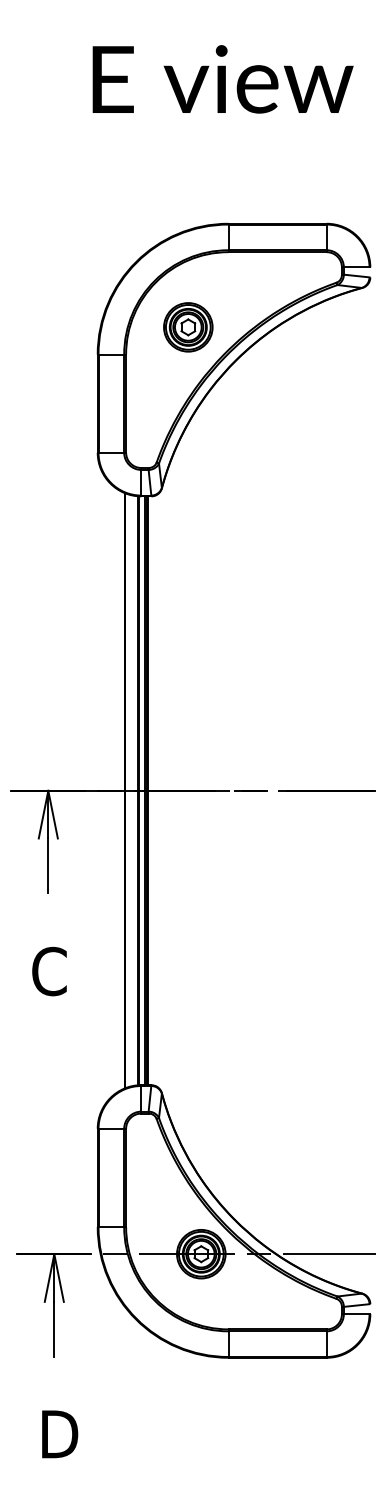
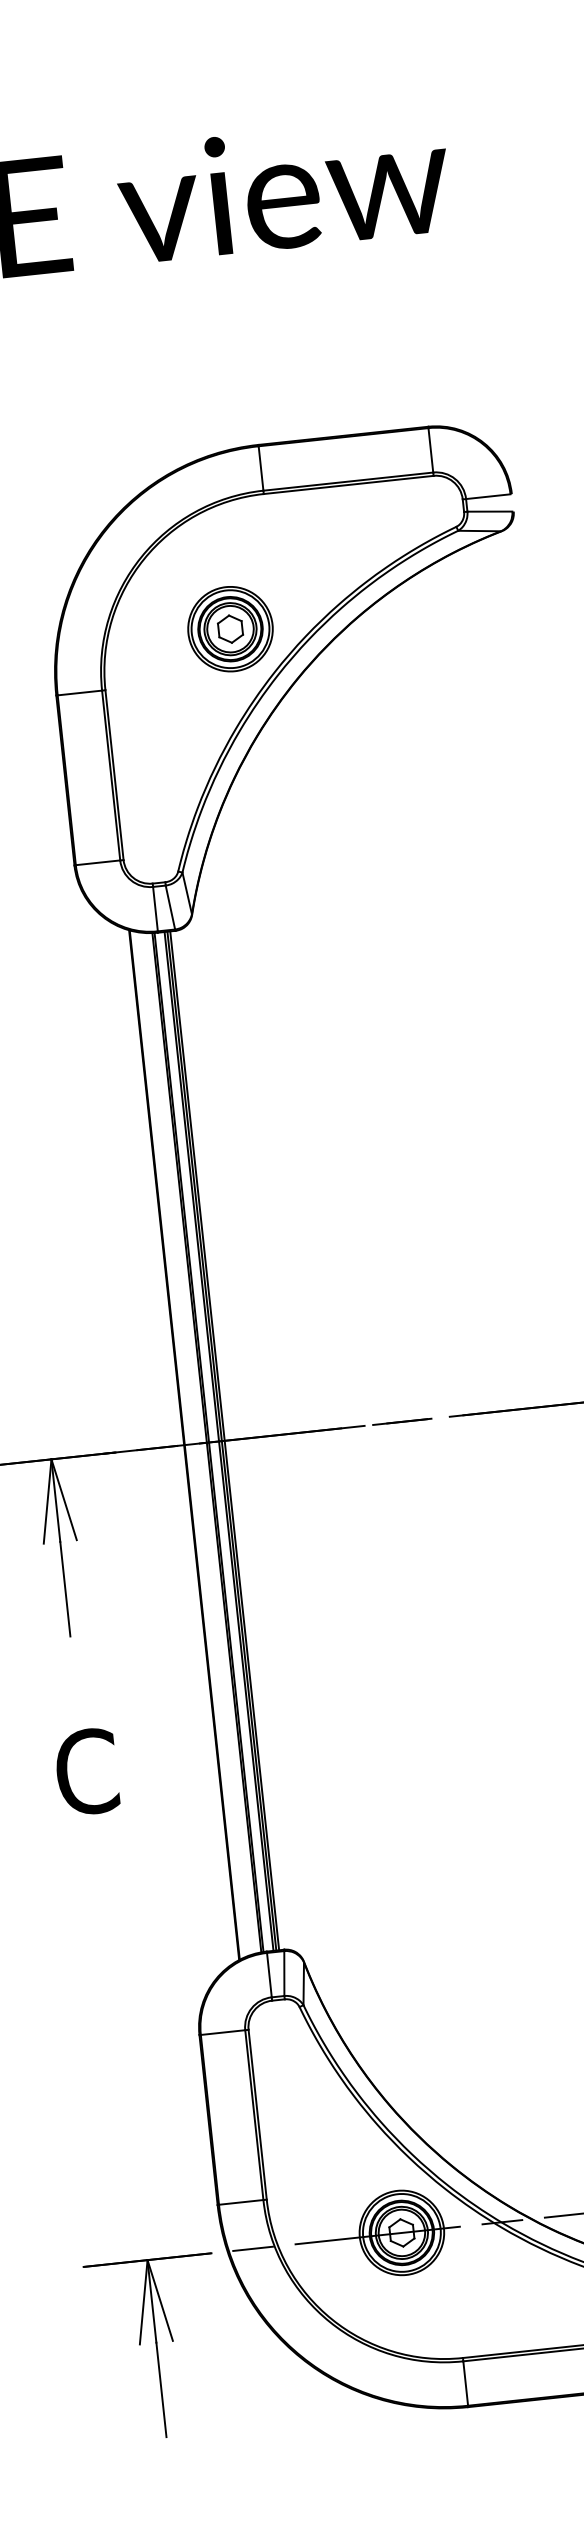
part: (188, 327) -> (230, 629), moved

